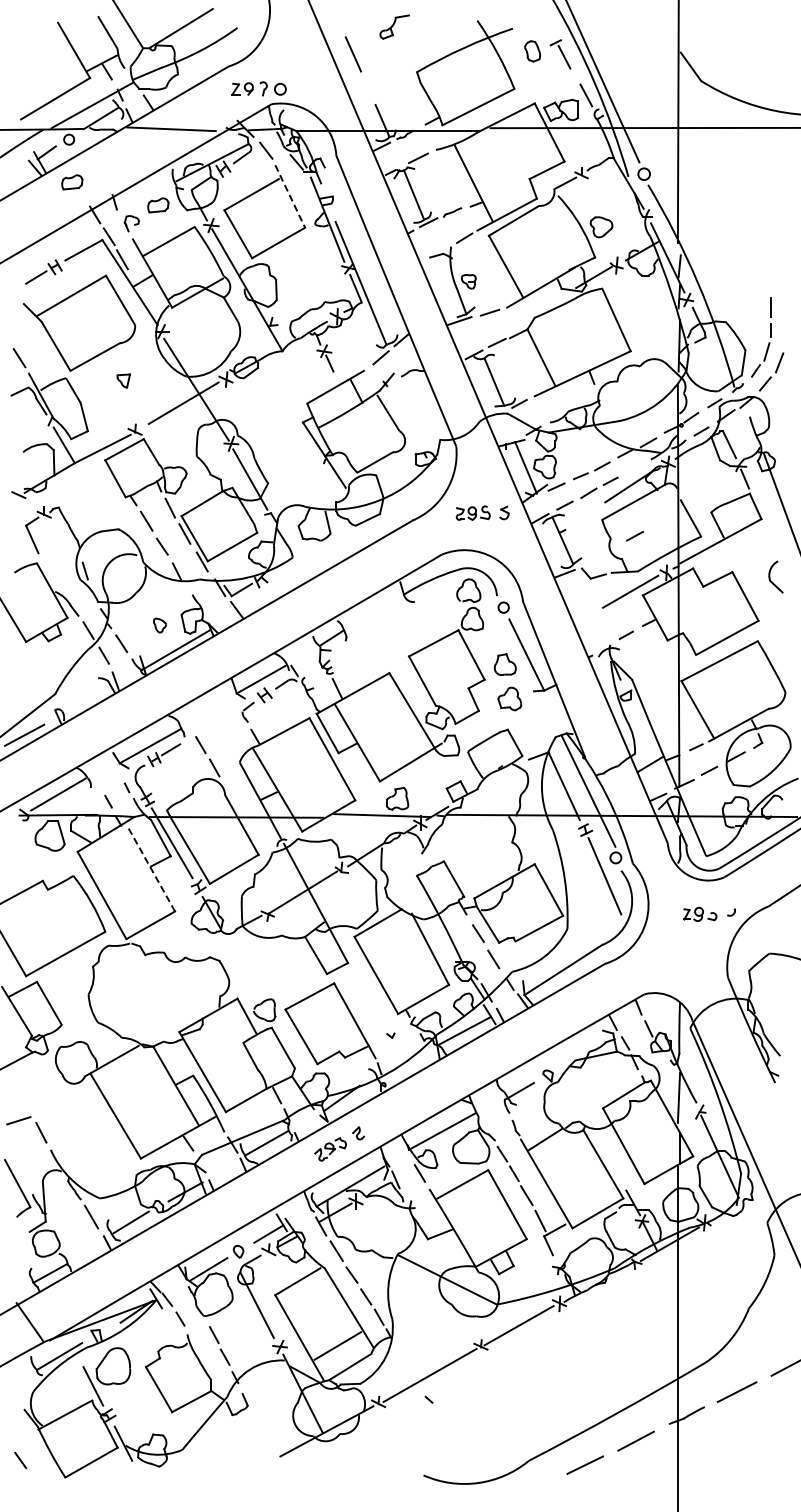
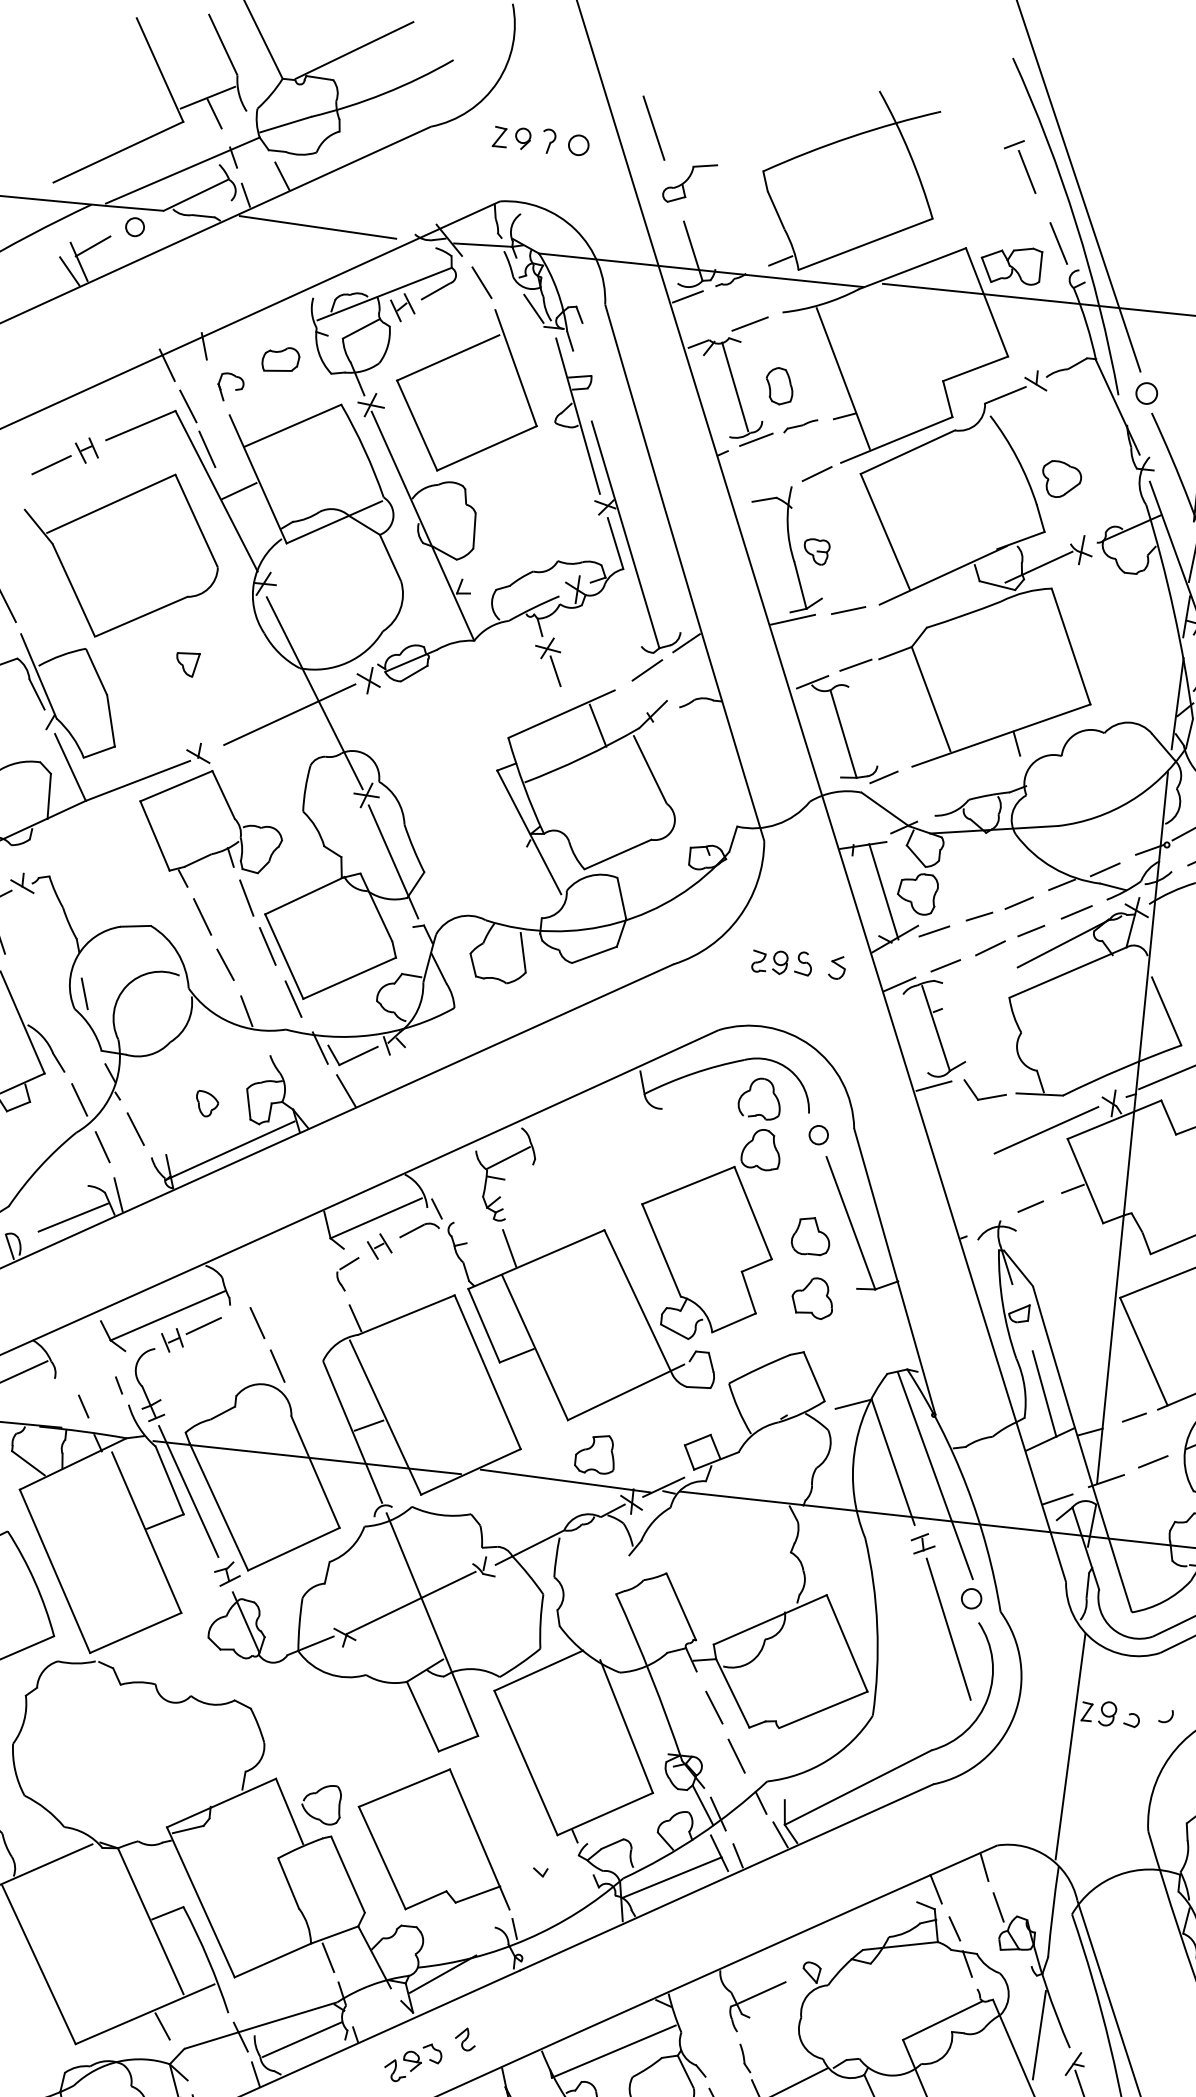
part: (394, 26) -> (689, 182), moved
part: (532, 51) -> (779, 386), moved
part: (258, 88) -> (540, 139), moved
part: (72, 182) -> (133, 303), removed
line: (290, 196) -> (516, 368), dashed -> solid
line: (634, 535) -> (1075, 910), moved
line: (91, 696) -> (72, 1217), added
line: (644, 739) -> (1043, 1394), added
line: (150, 868) -> (145, 1532), dashed -> solid
line: (679, 934) -> (1070, 1746), added

